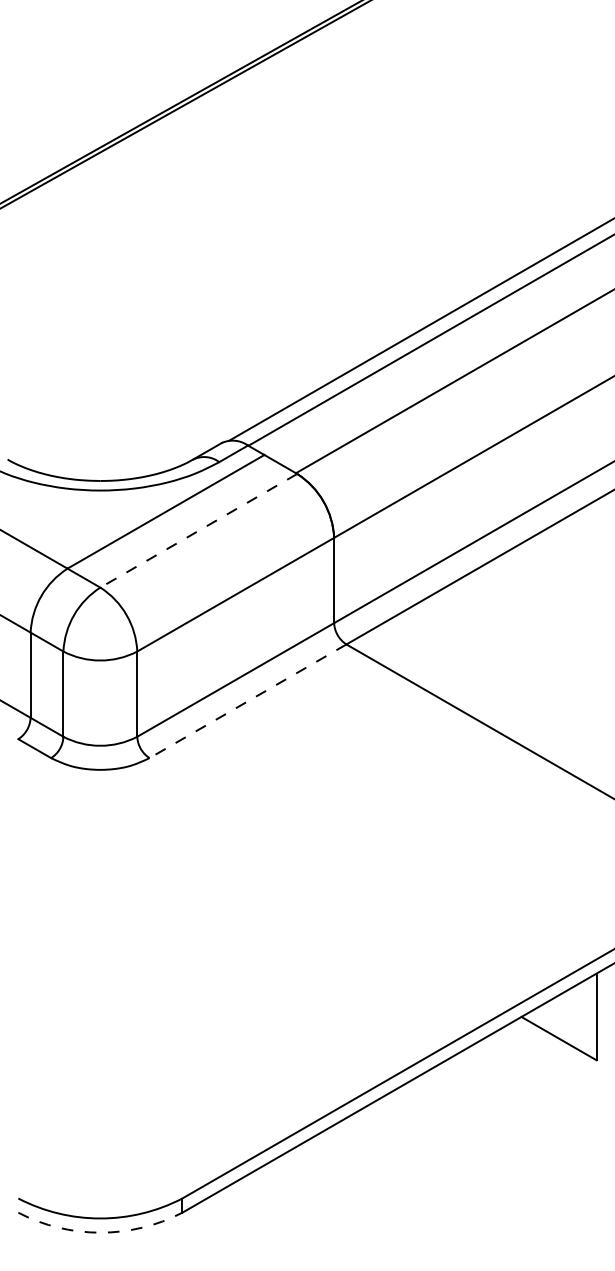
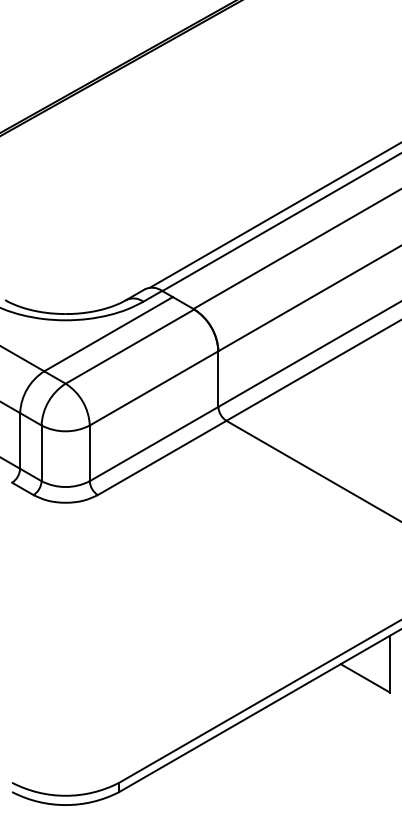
line: (198, 530) -> (129, 346), dashed -> solid
line: (247, 702) -> (161, 458), dashed -> solid
arc: (100, 1233) -> (65, 805), dashed -> solid

